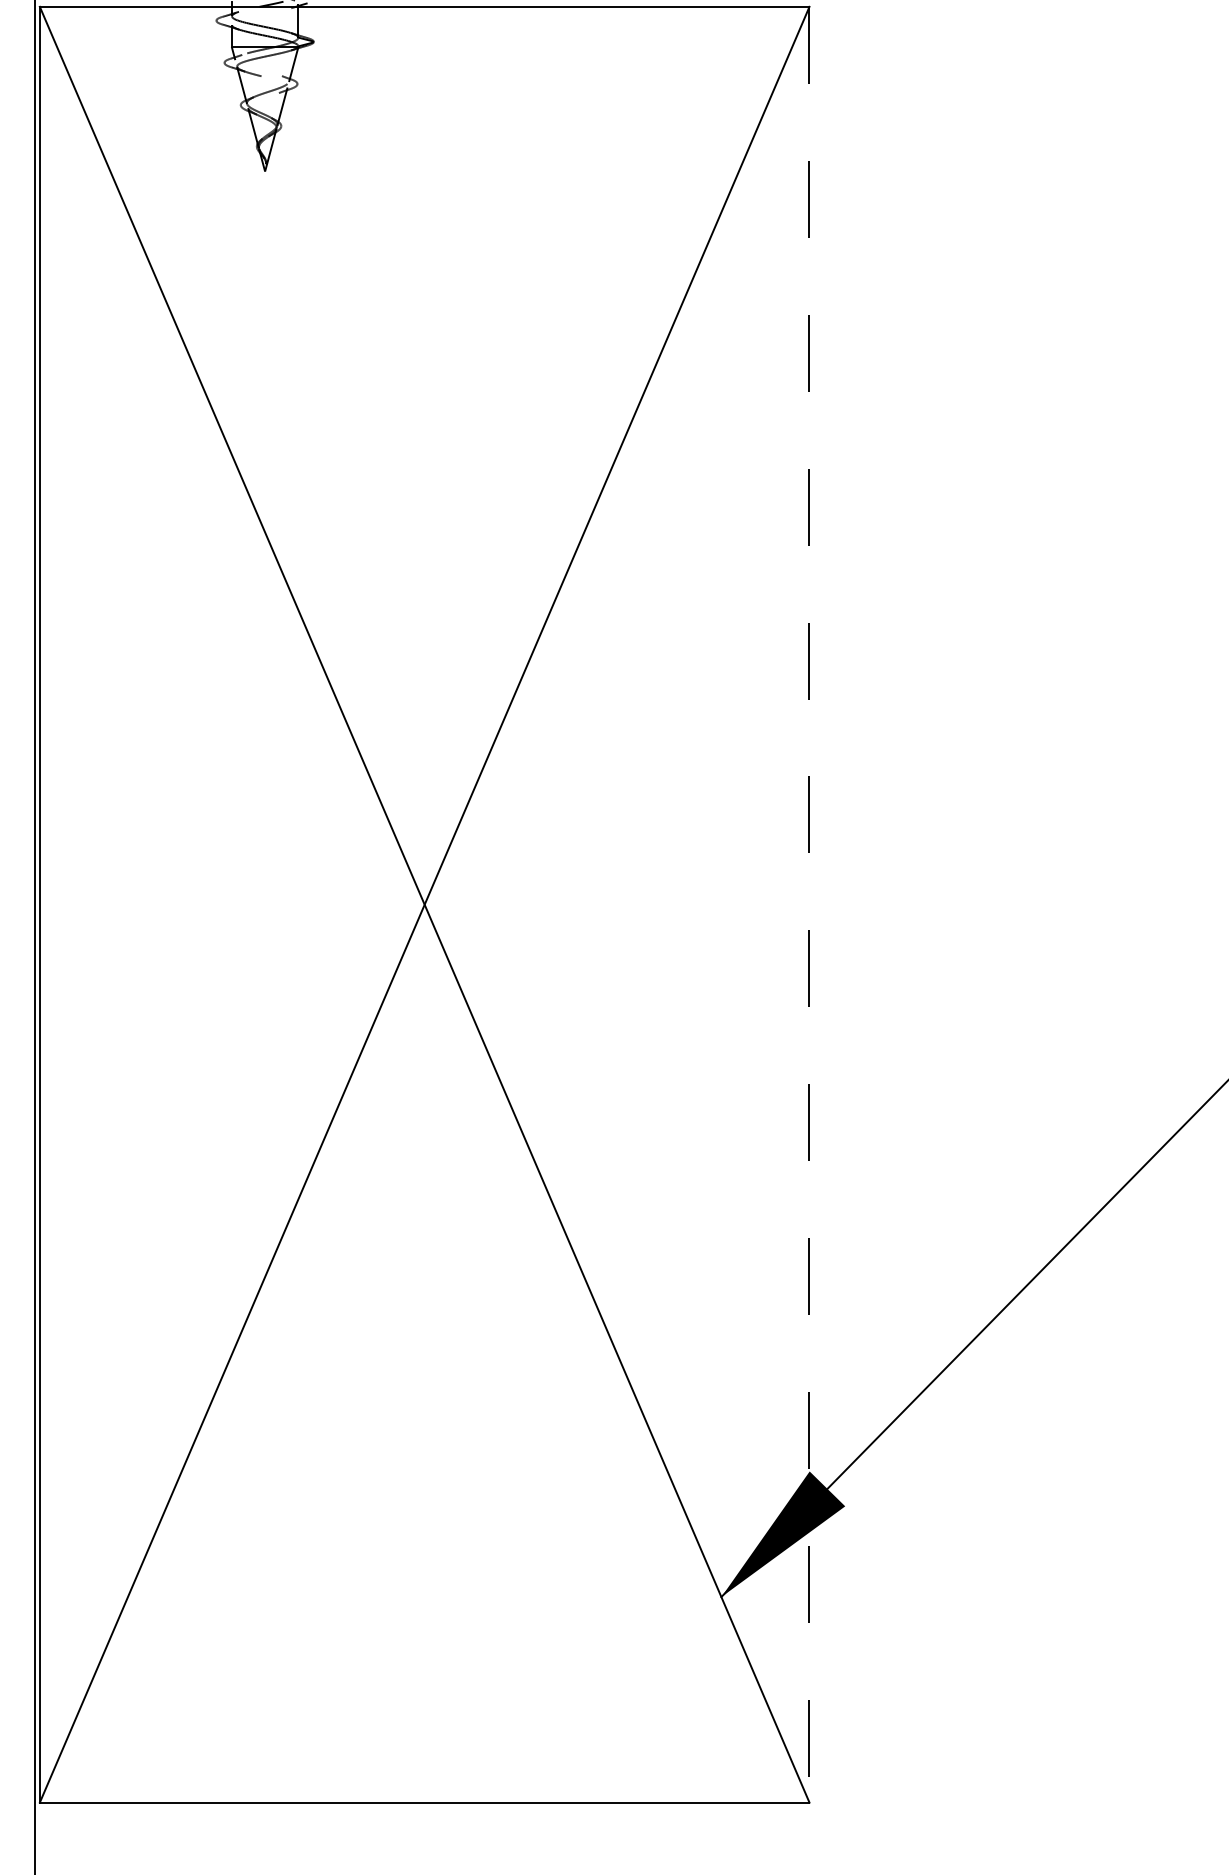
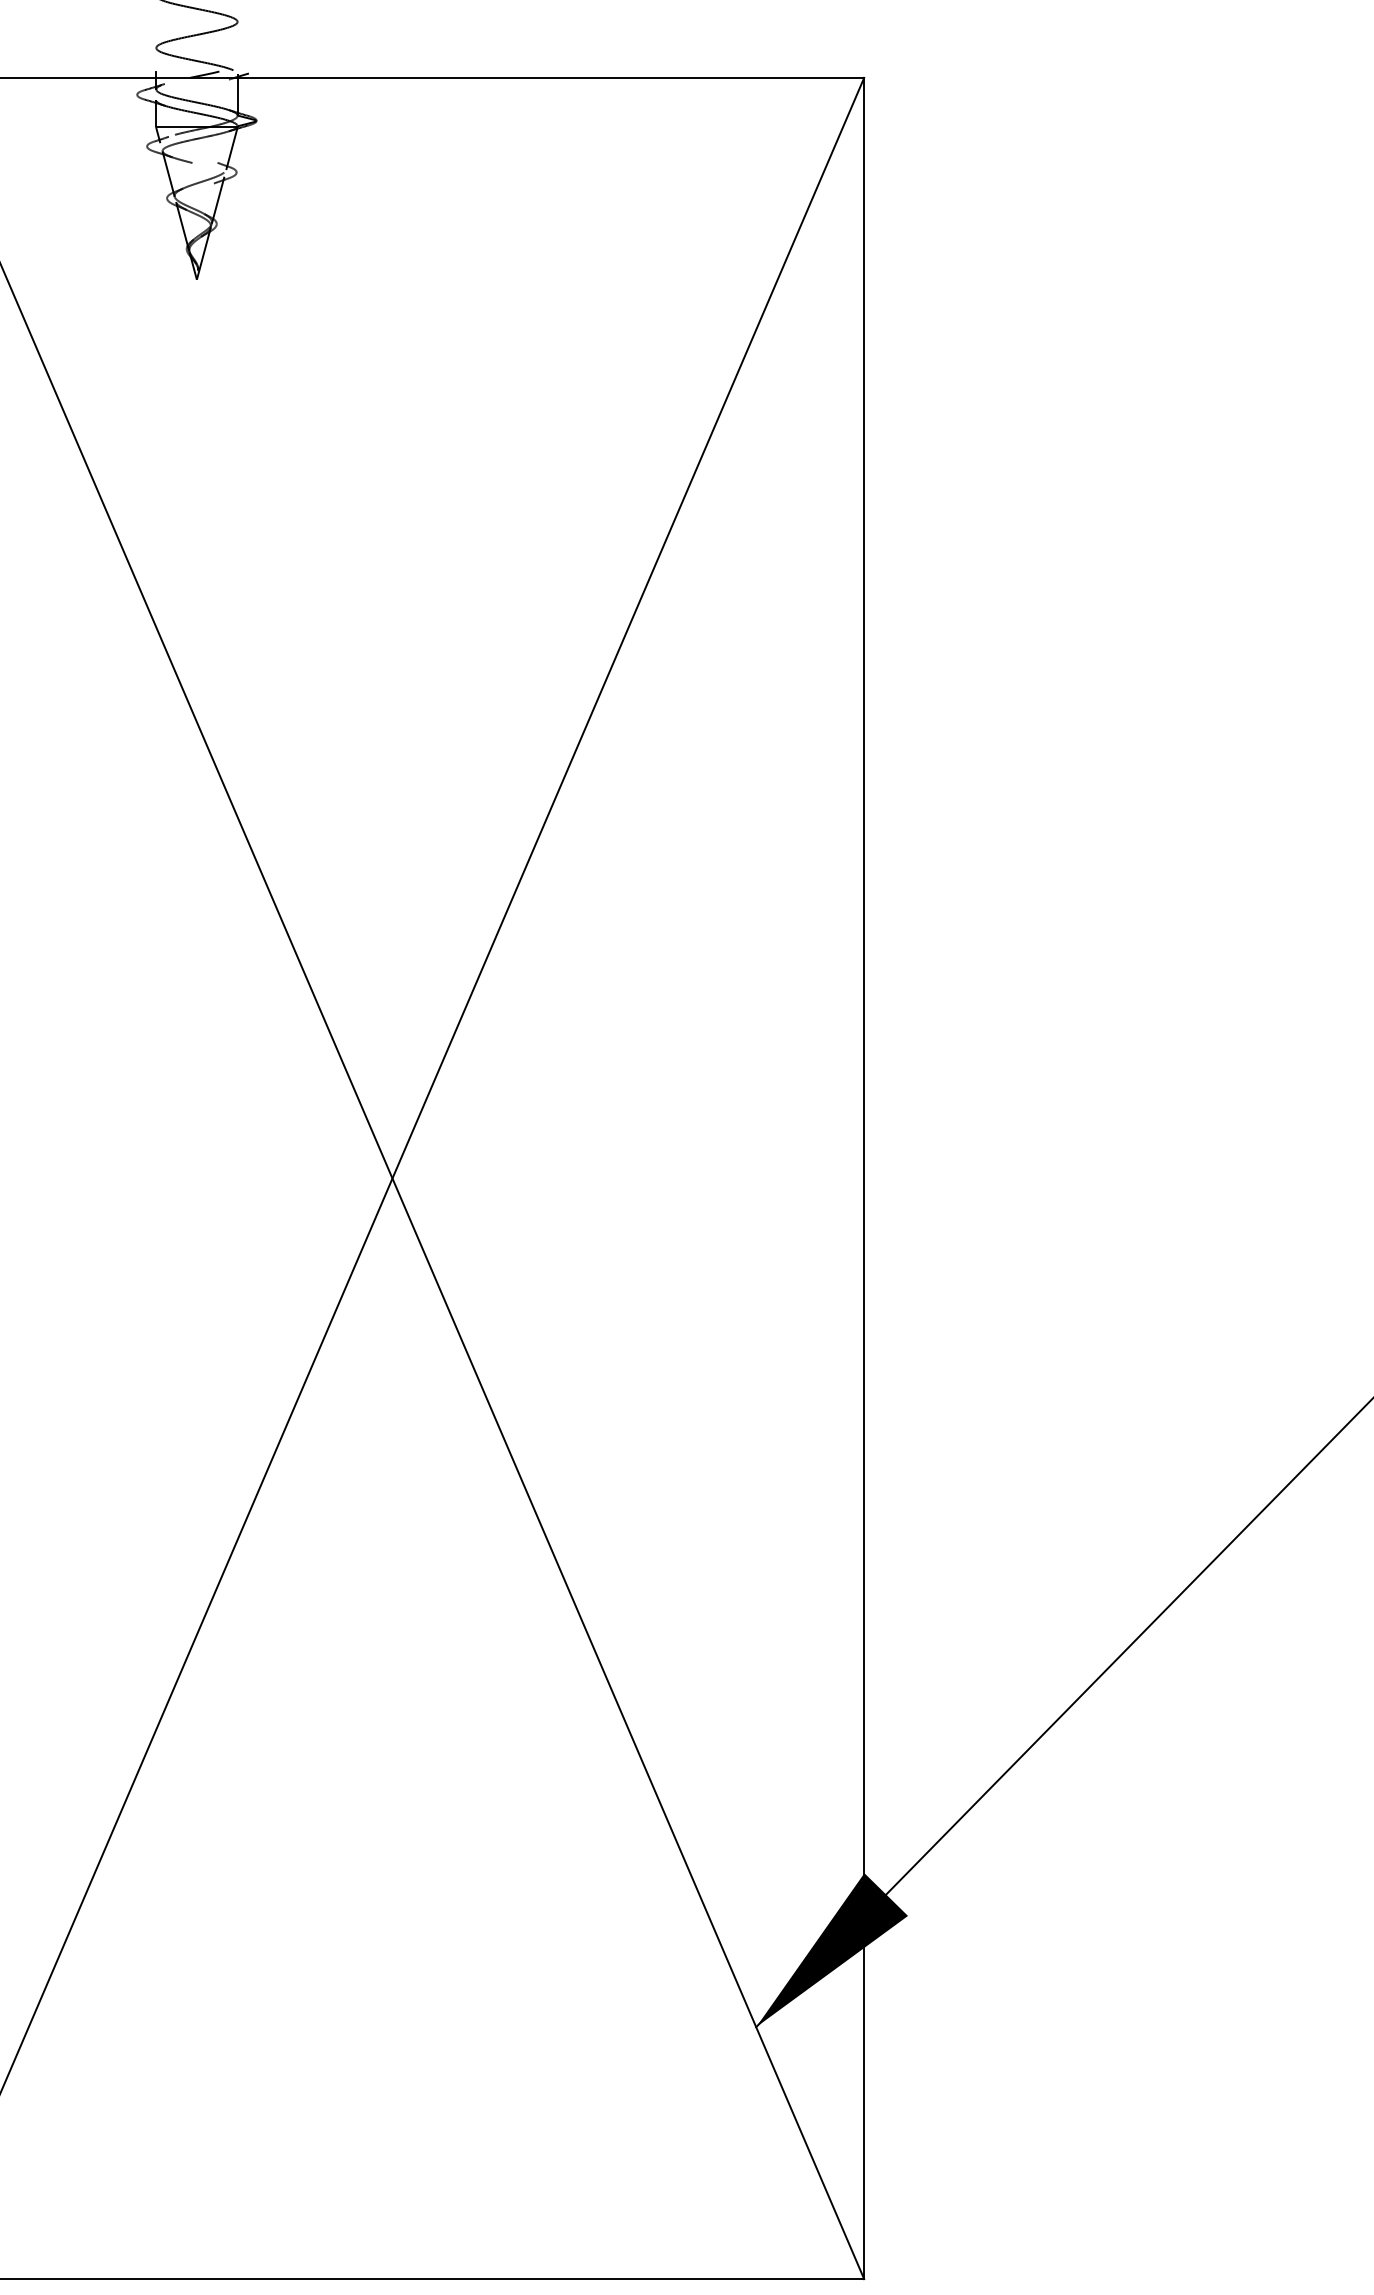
line: (809, 904) -> (864, 1178), dashed -> solid

